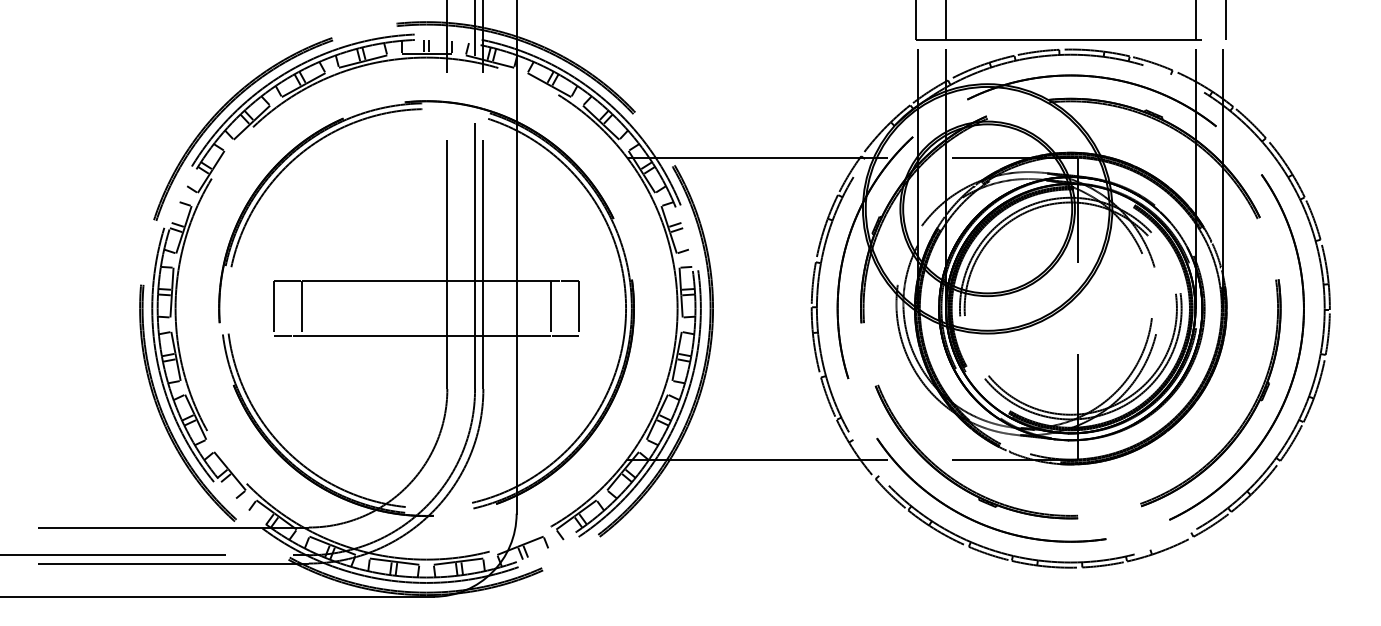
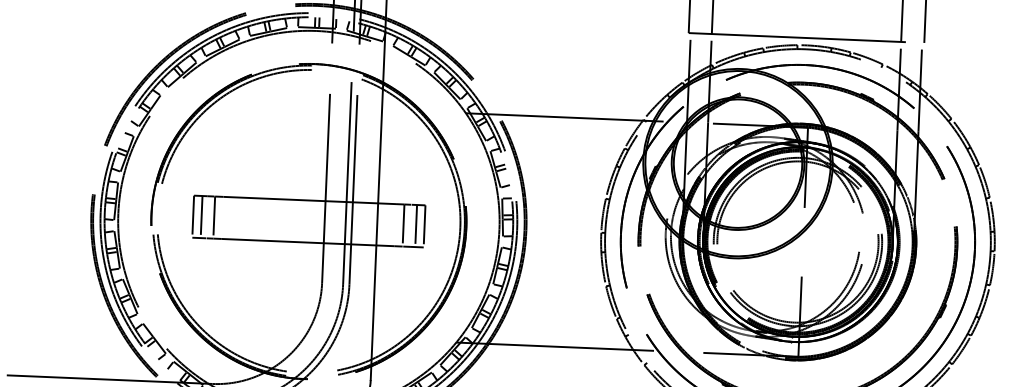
line: (285, 308) -> (201, 216), added
line: (567, 308) -> (415, 225), added

